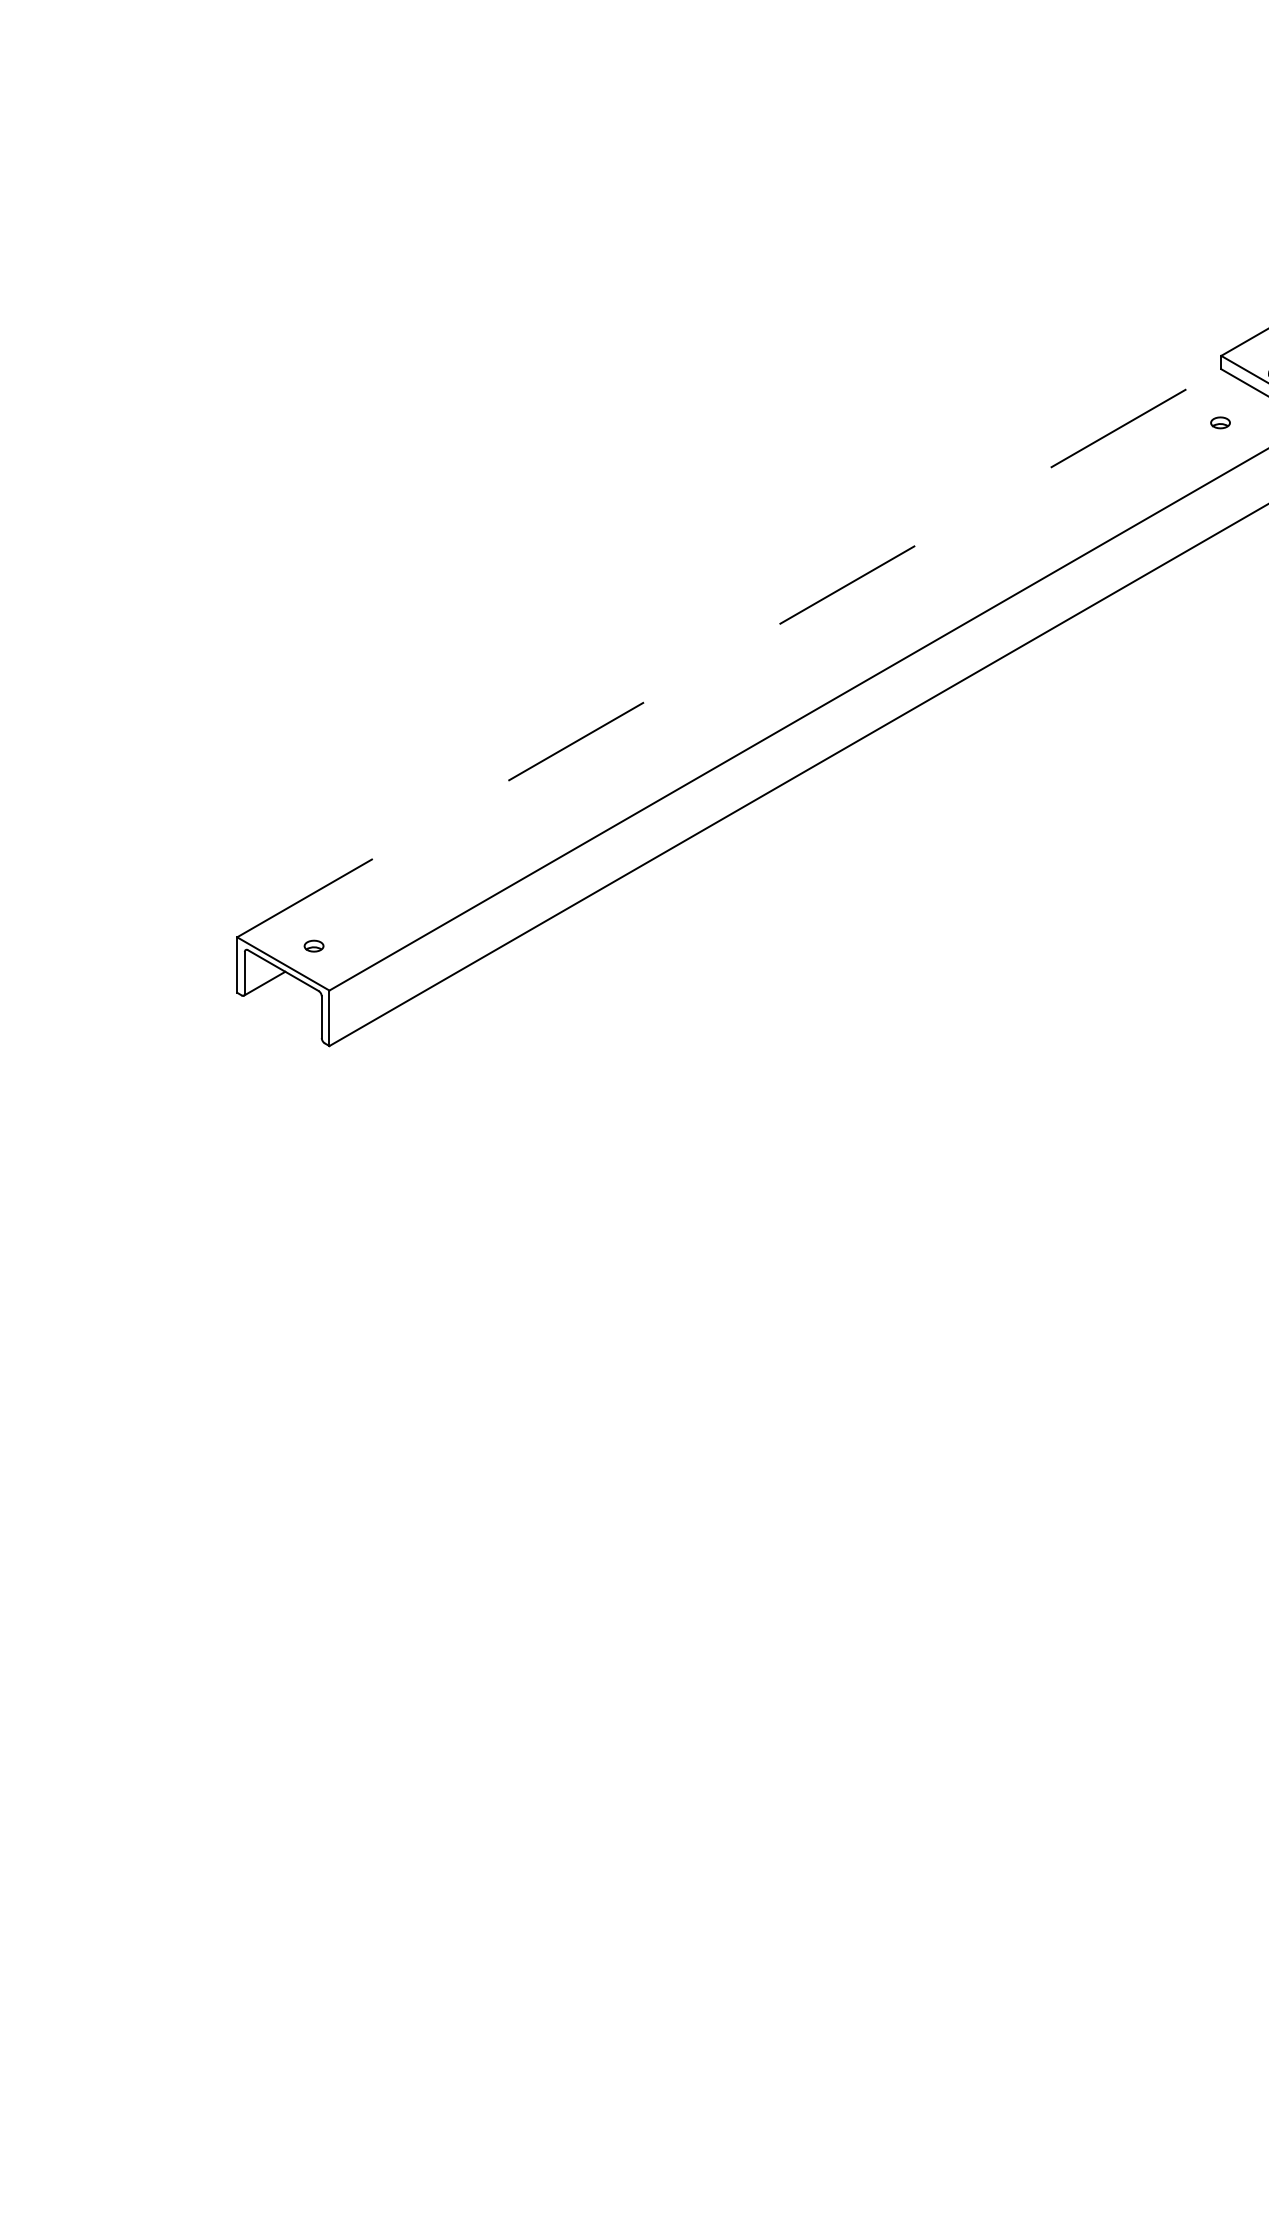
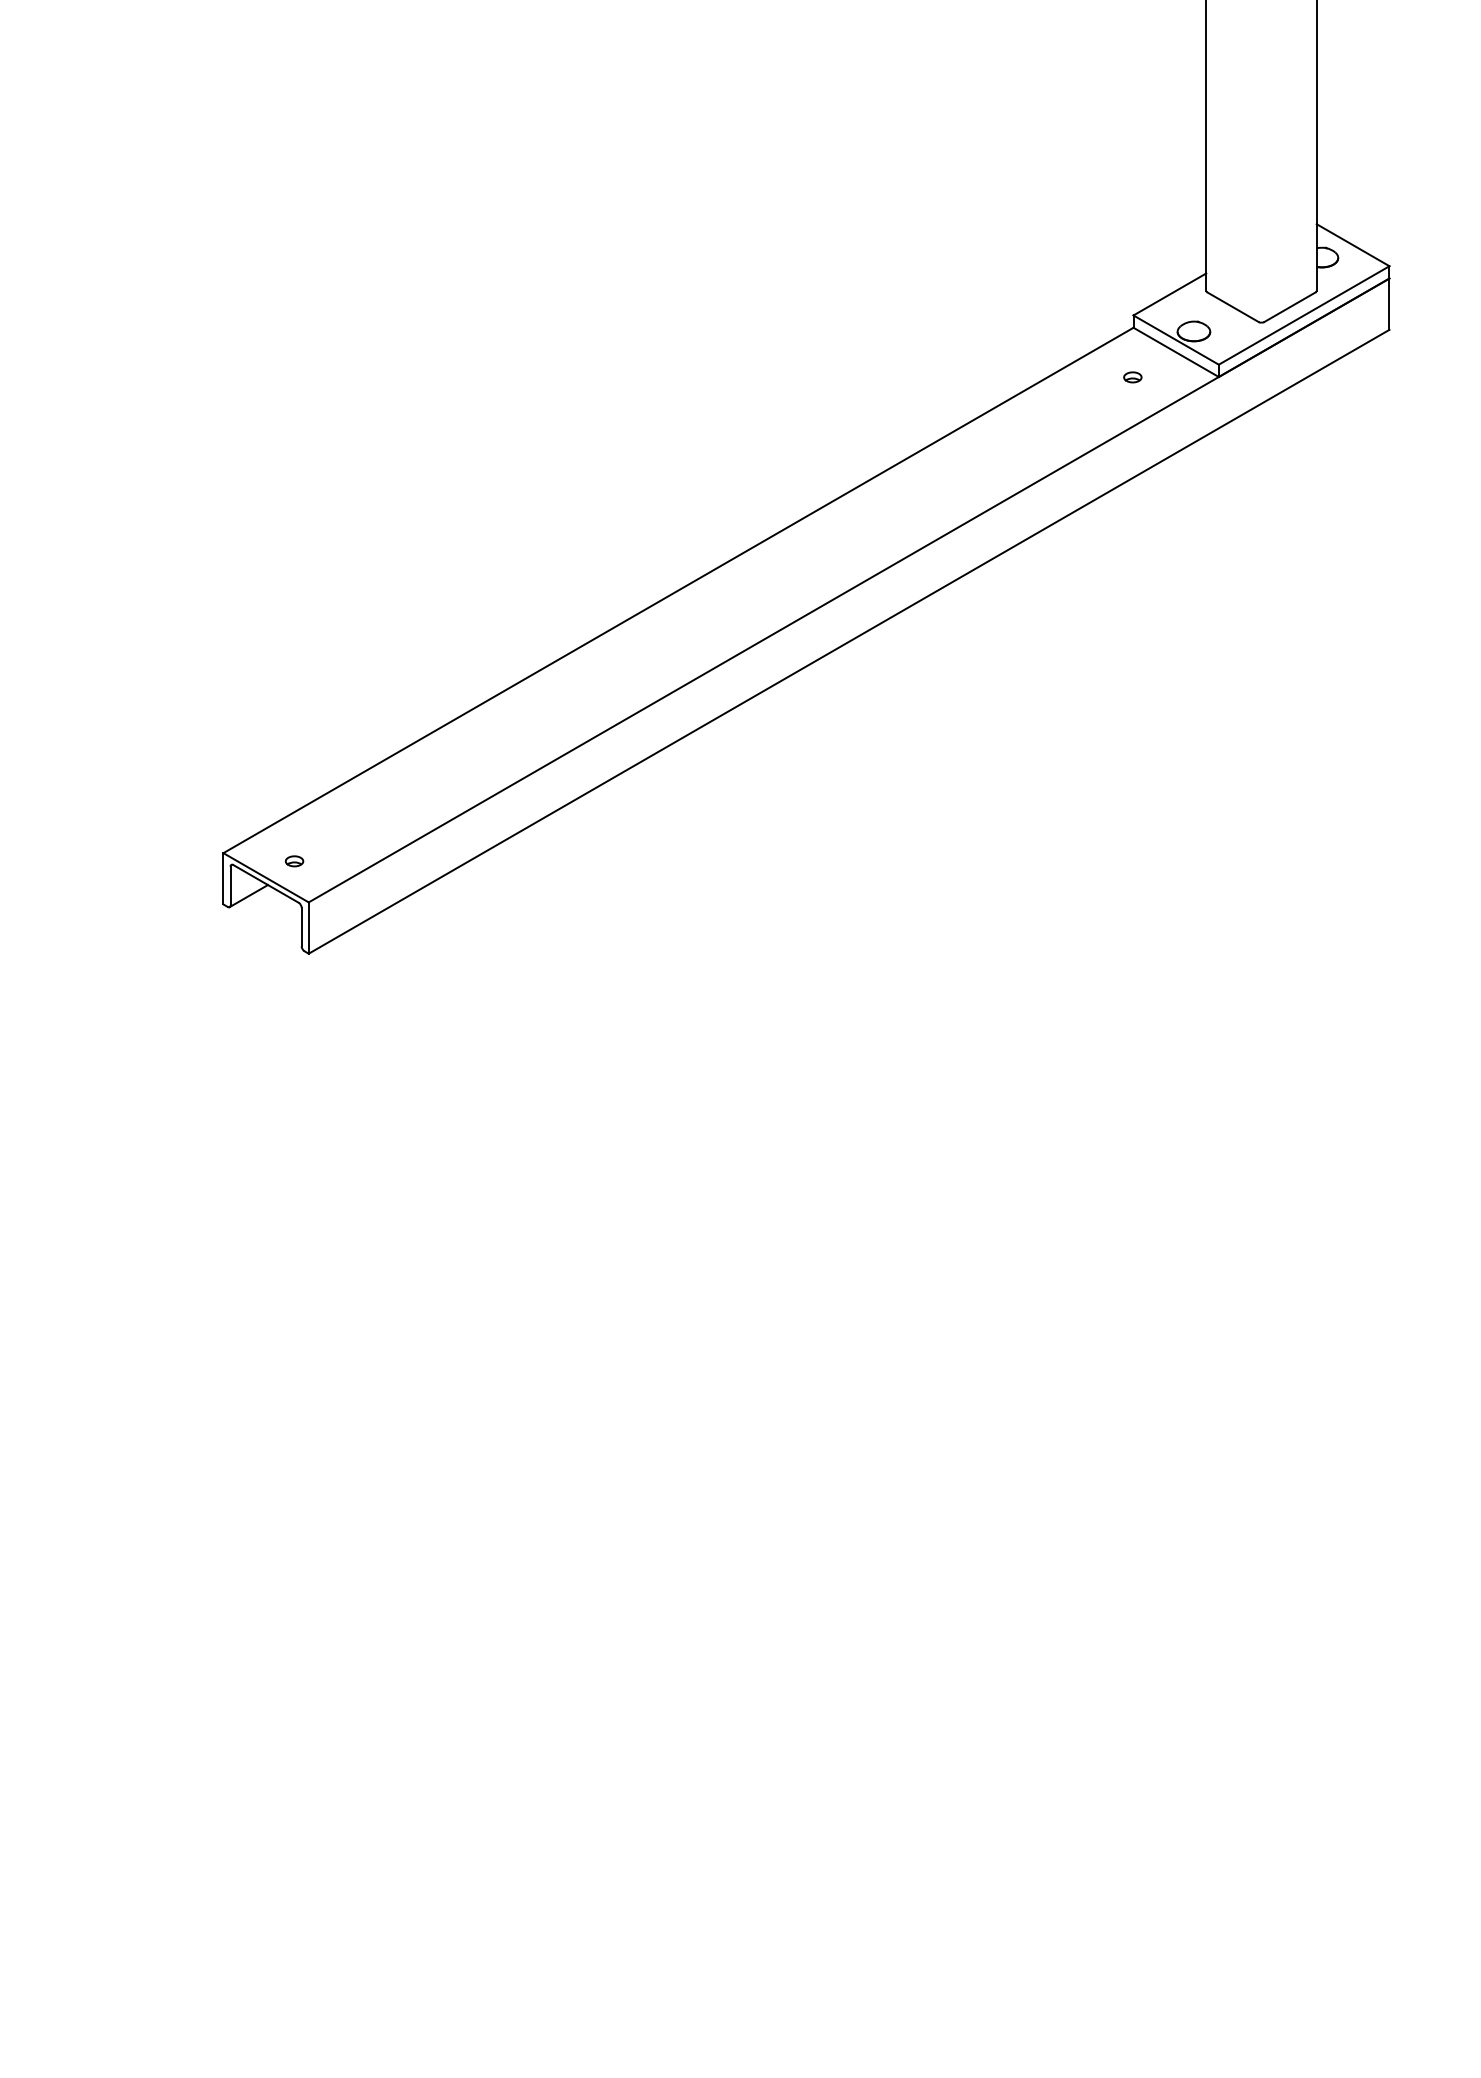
line: (729, 653) -> (678, 590), dashed -> solid

